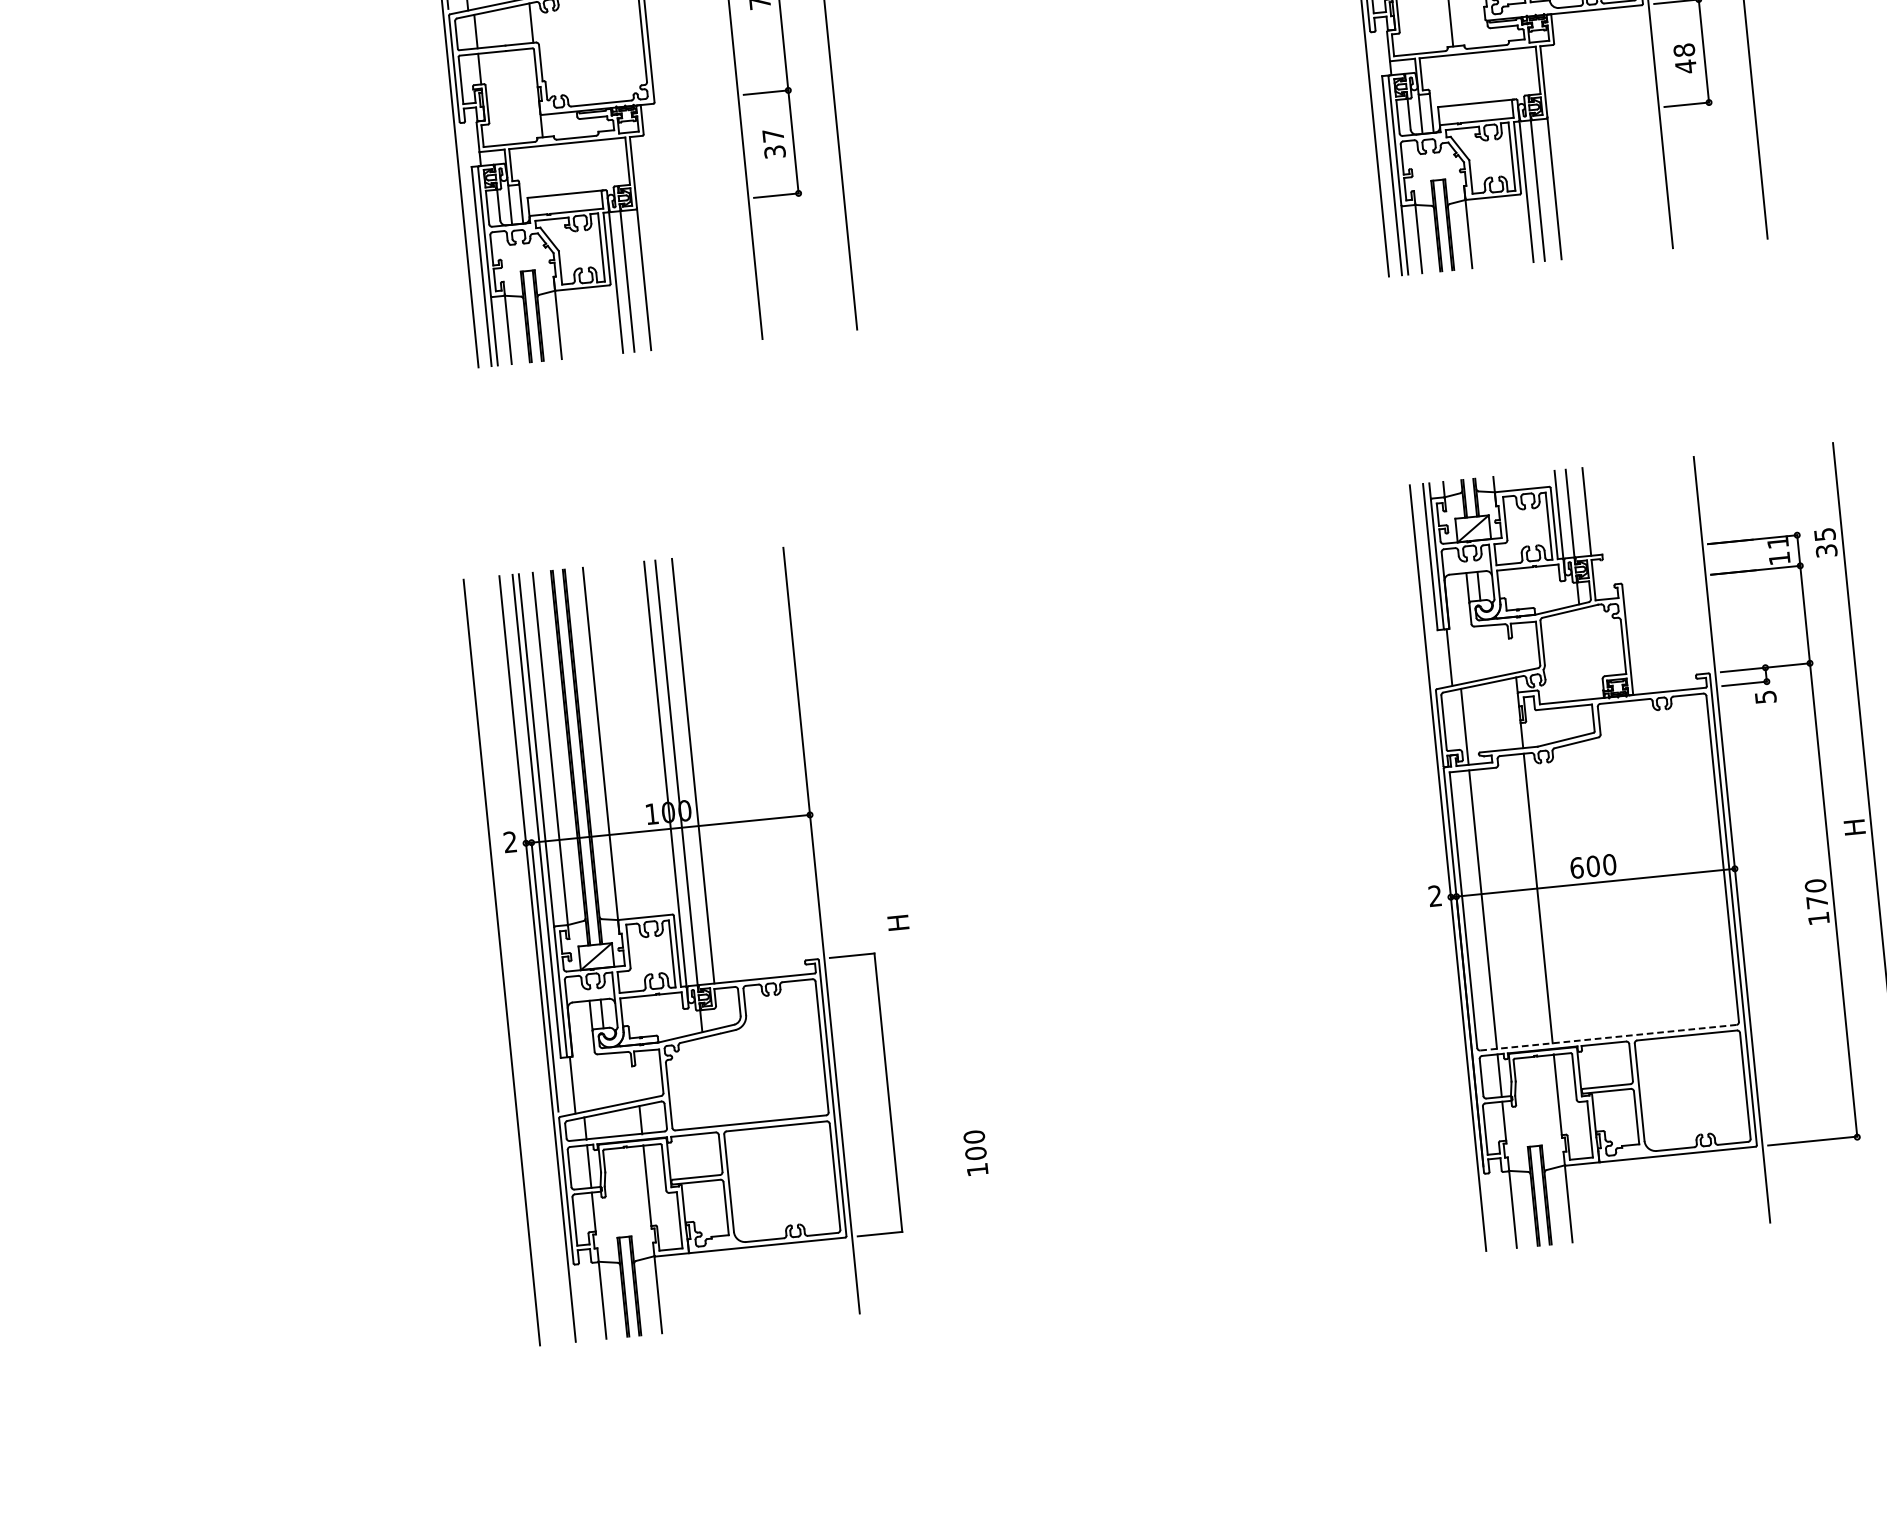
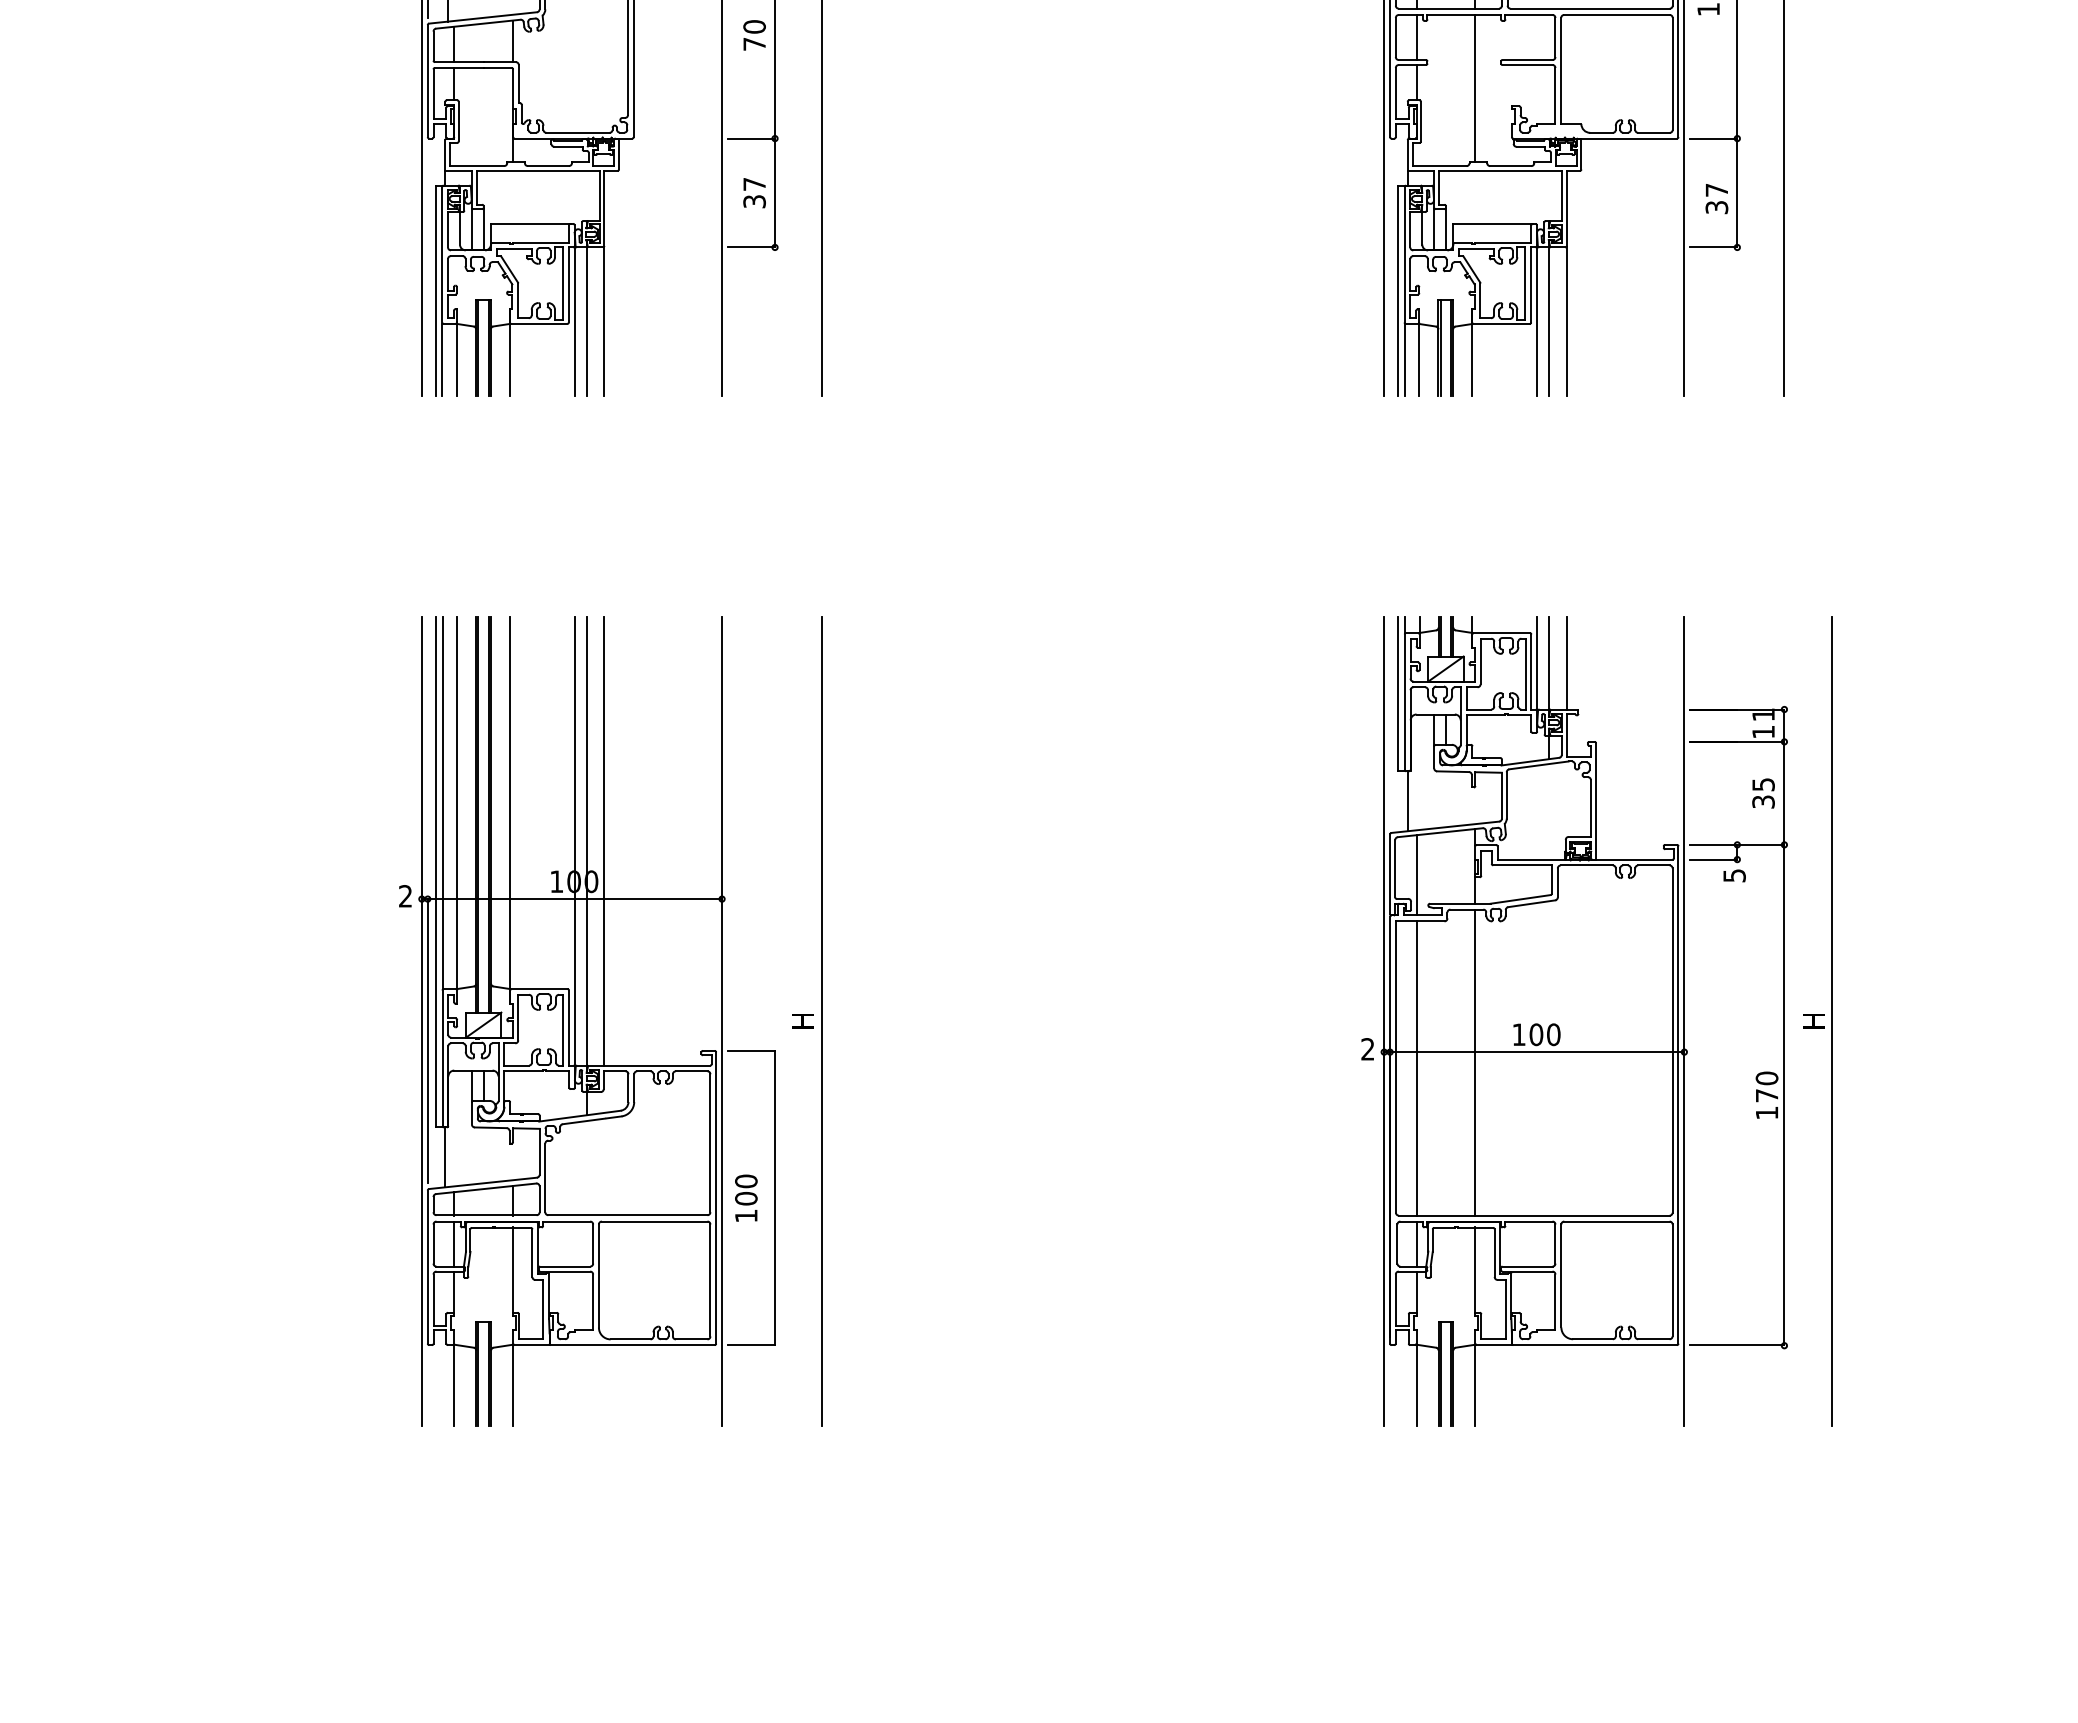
text: (1684, 58) -> (1716, 198), 48 -> 37
text: (1825, 542) -> (1763, 793), moved
text: (1577, 867) -> (1519, 1034), 600 -> 100
line: (501, 962) -> (821, 1021), moved
line: (1608, 1037) -> (1534, 1215), dashed -> solid
text: (975, 1152) -> (746, 1197), moved

